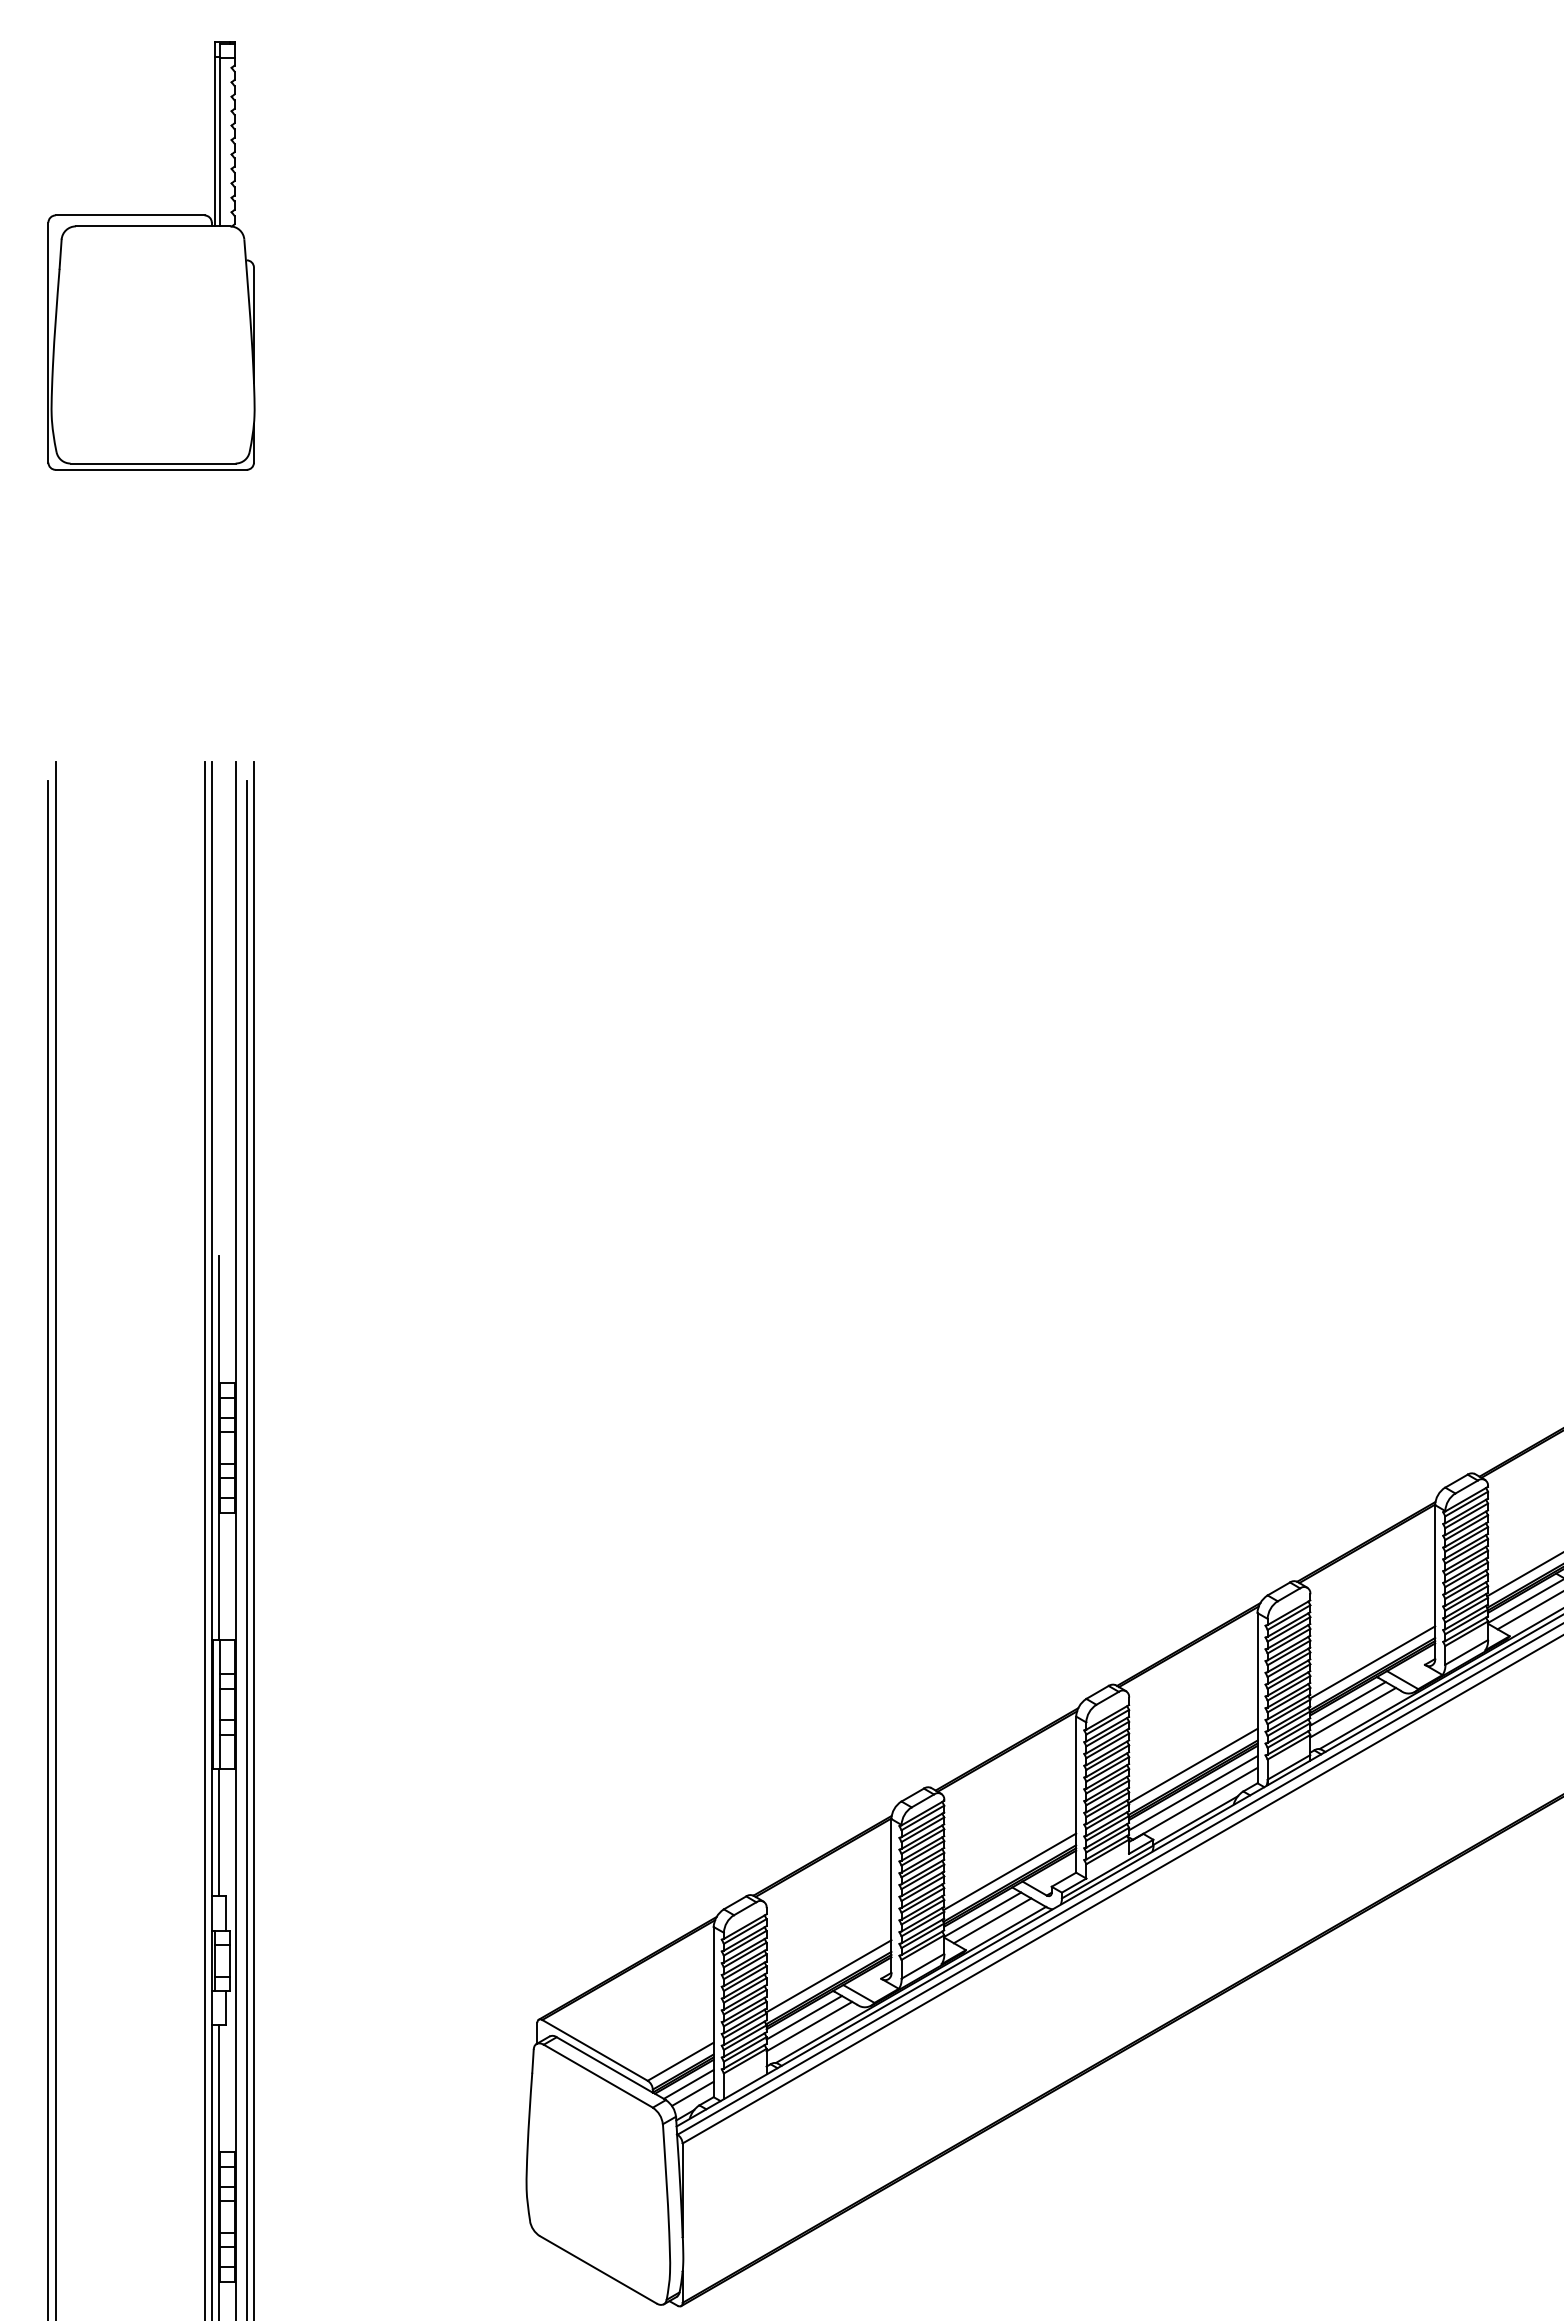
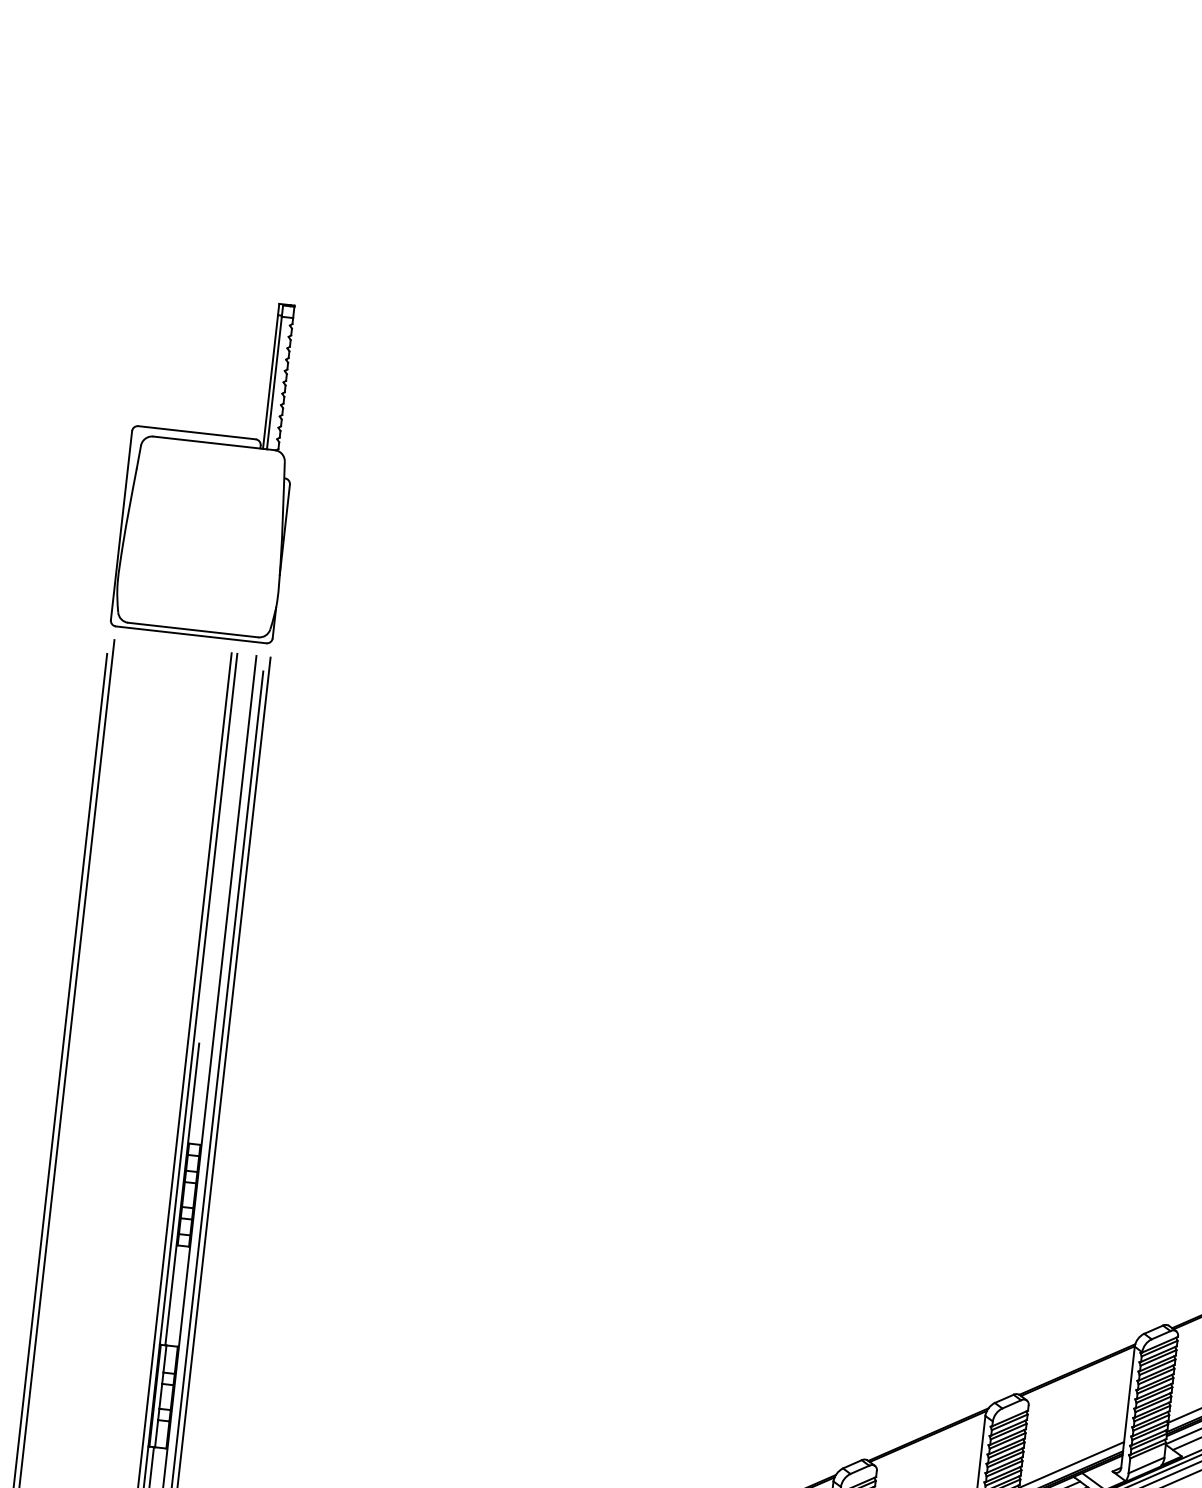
part: (151, 255) -> (210, 466), moved

